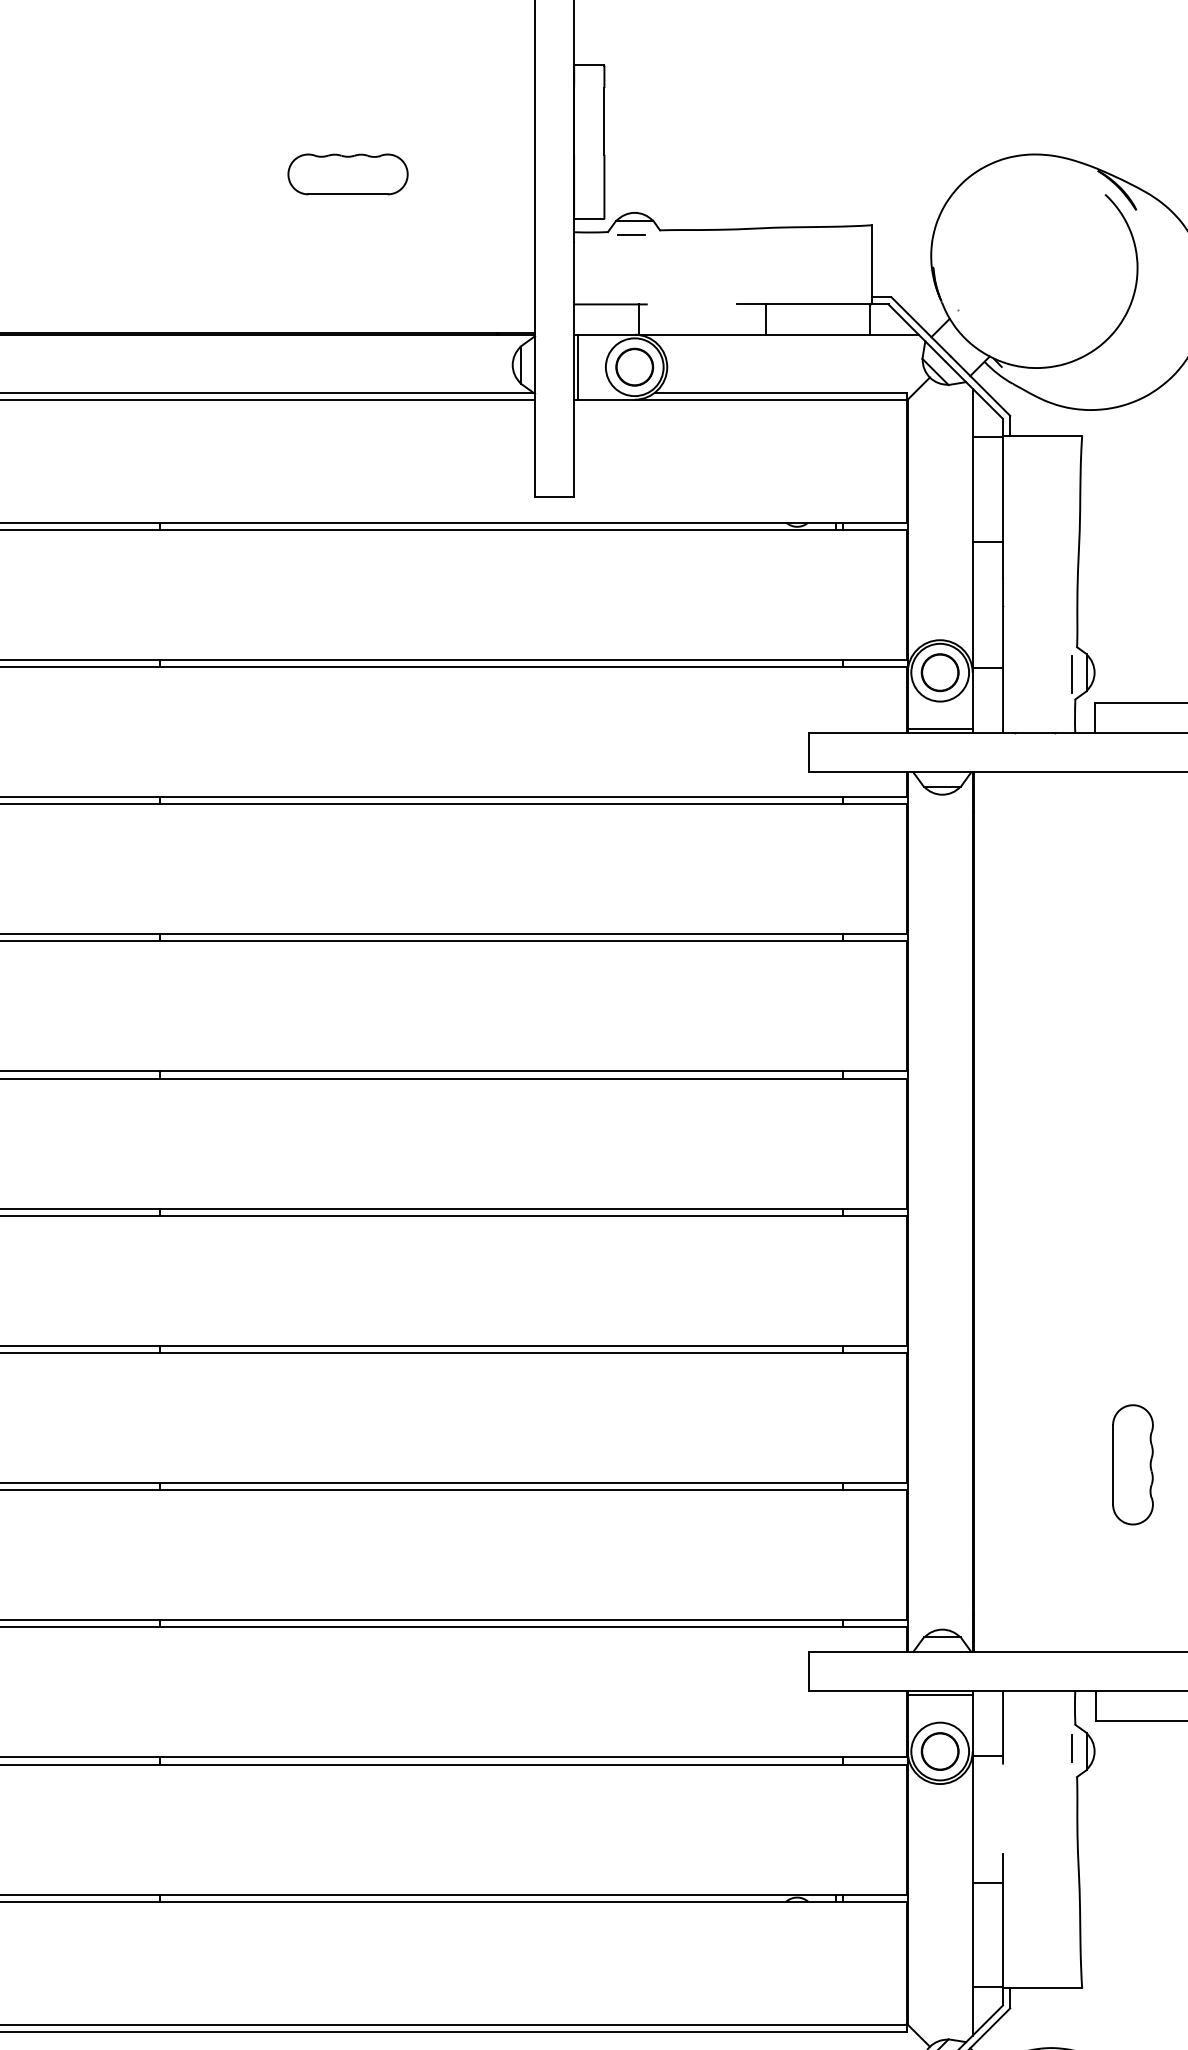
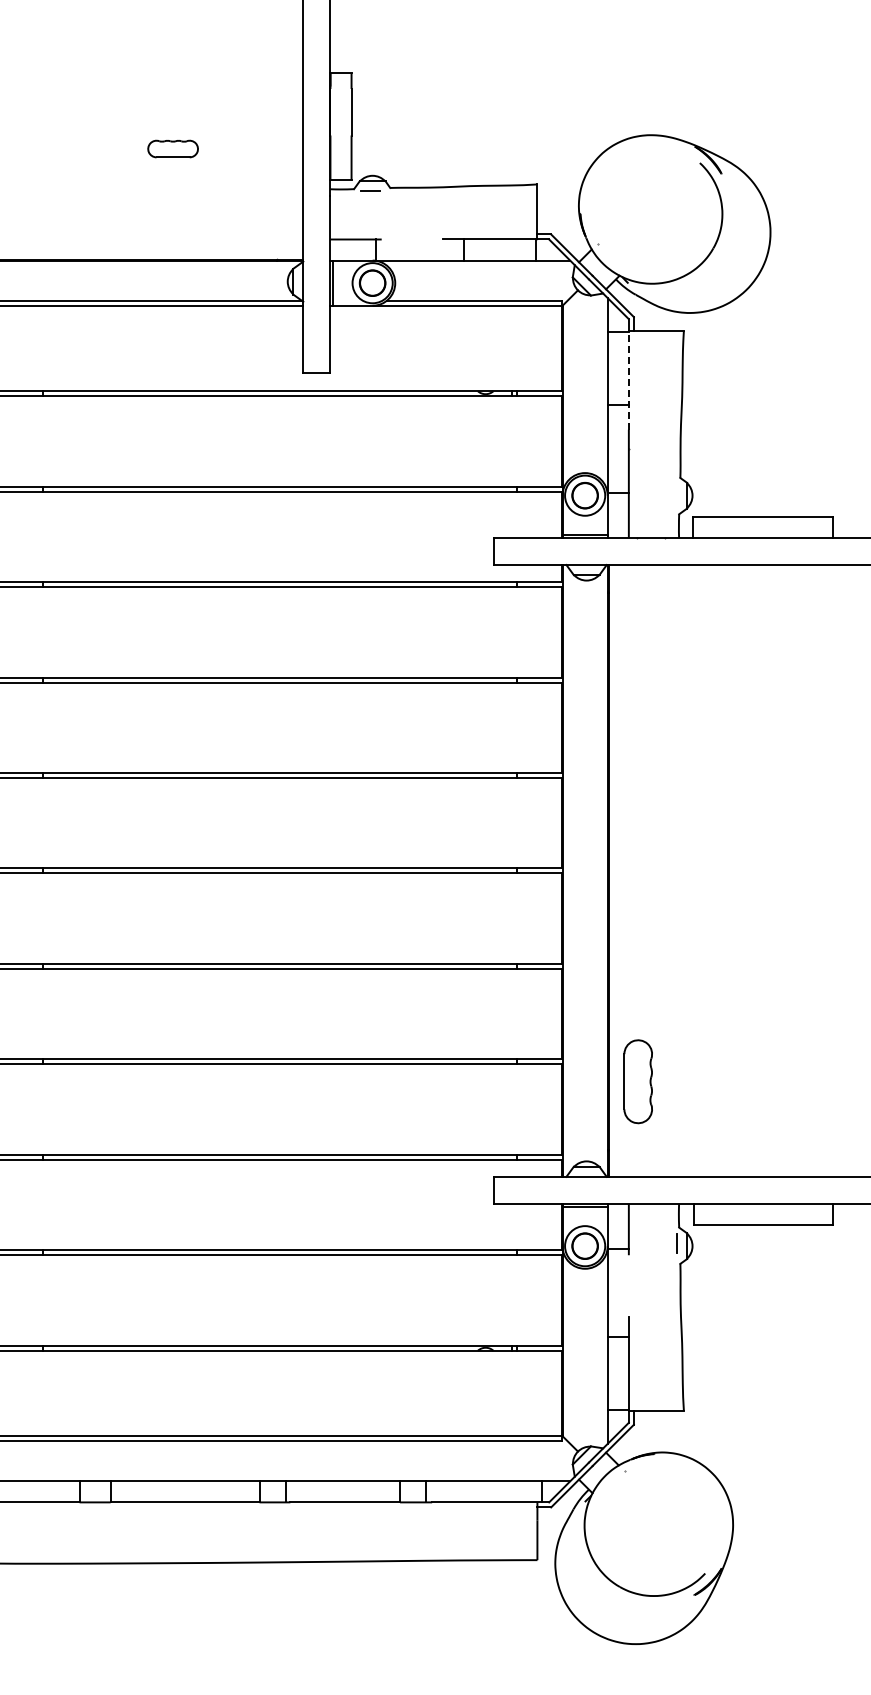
part: (347, 173) -> (172, 148), size x0.6
line: (1002, 507) -> (628, 380), solid -> dashed
line: (1072, 673) -> (677, 496), removed
part: (1131, 1464) -> (637, 1081), moved

